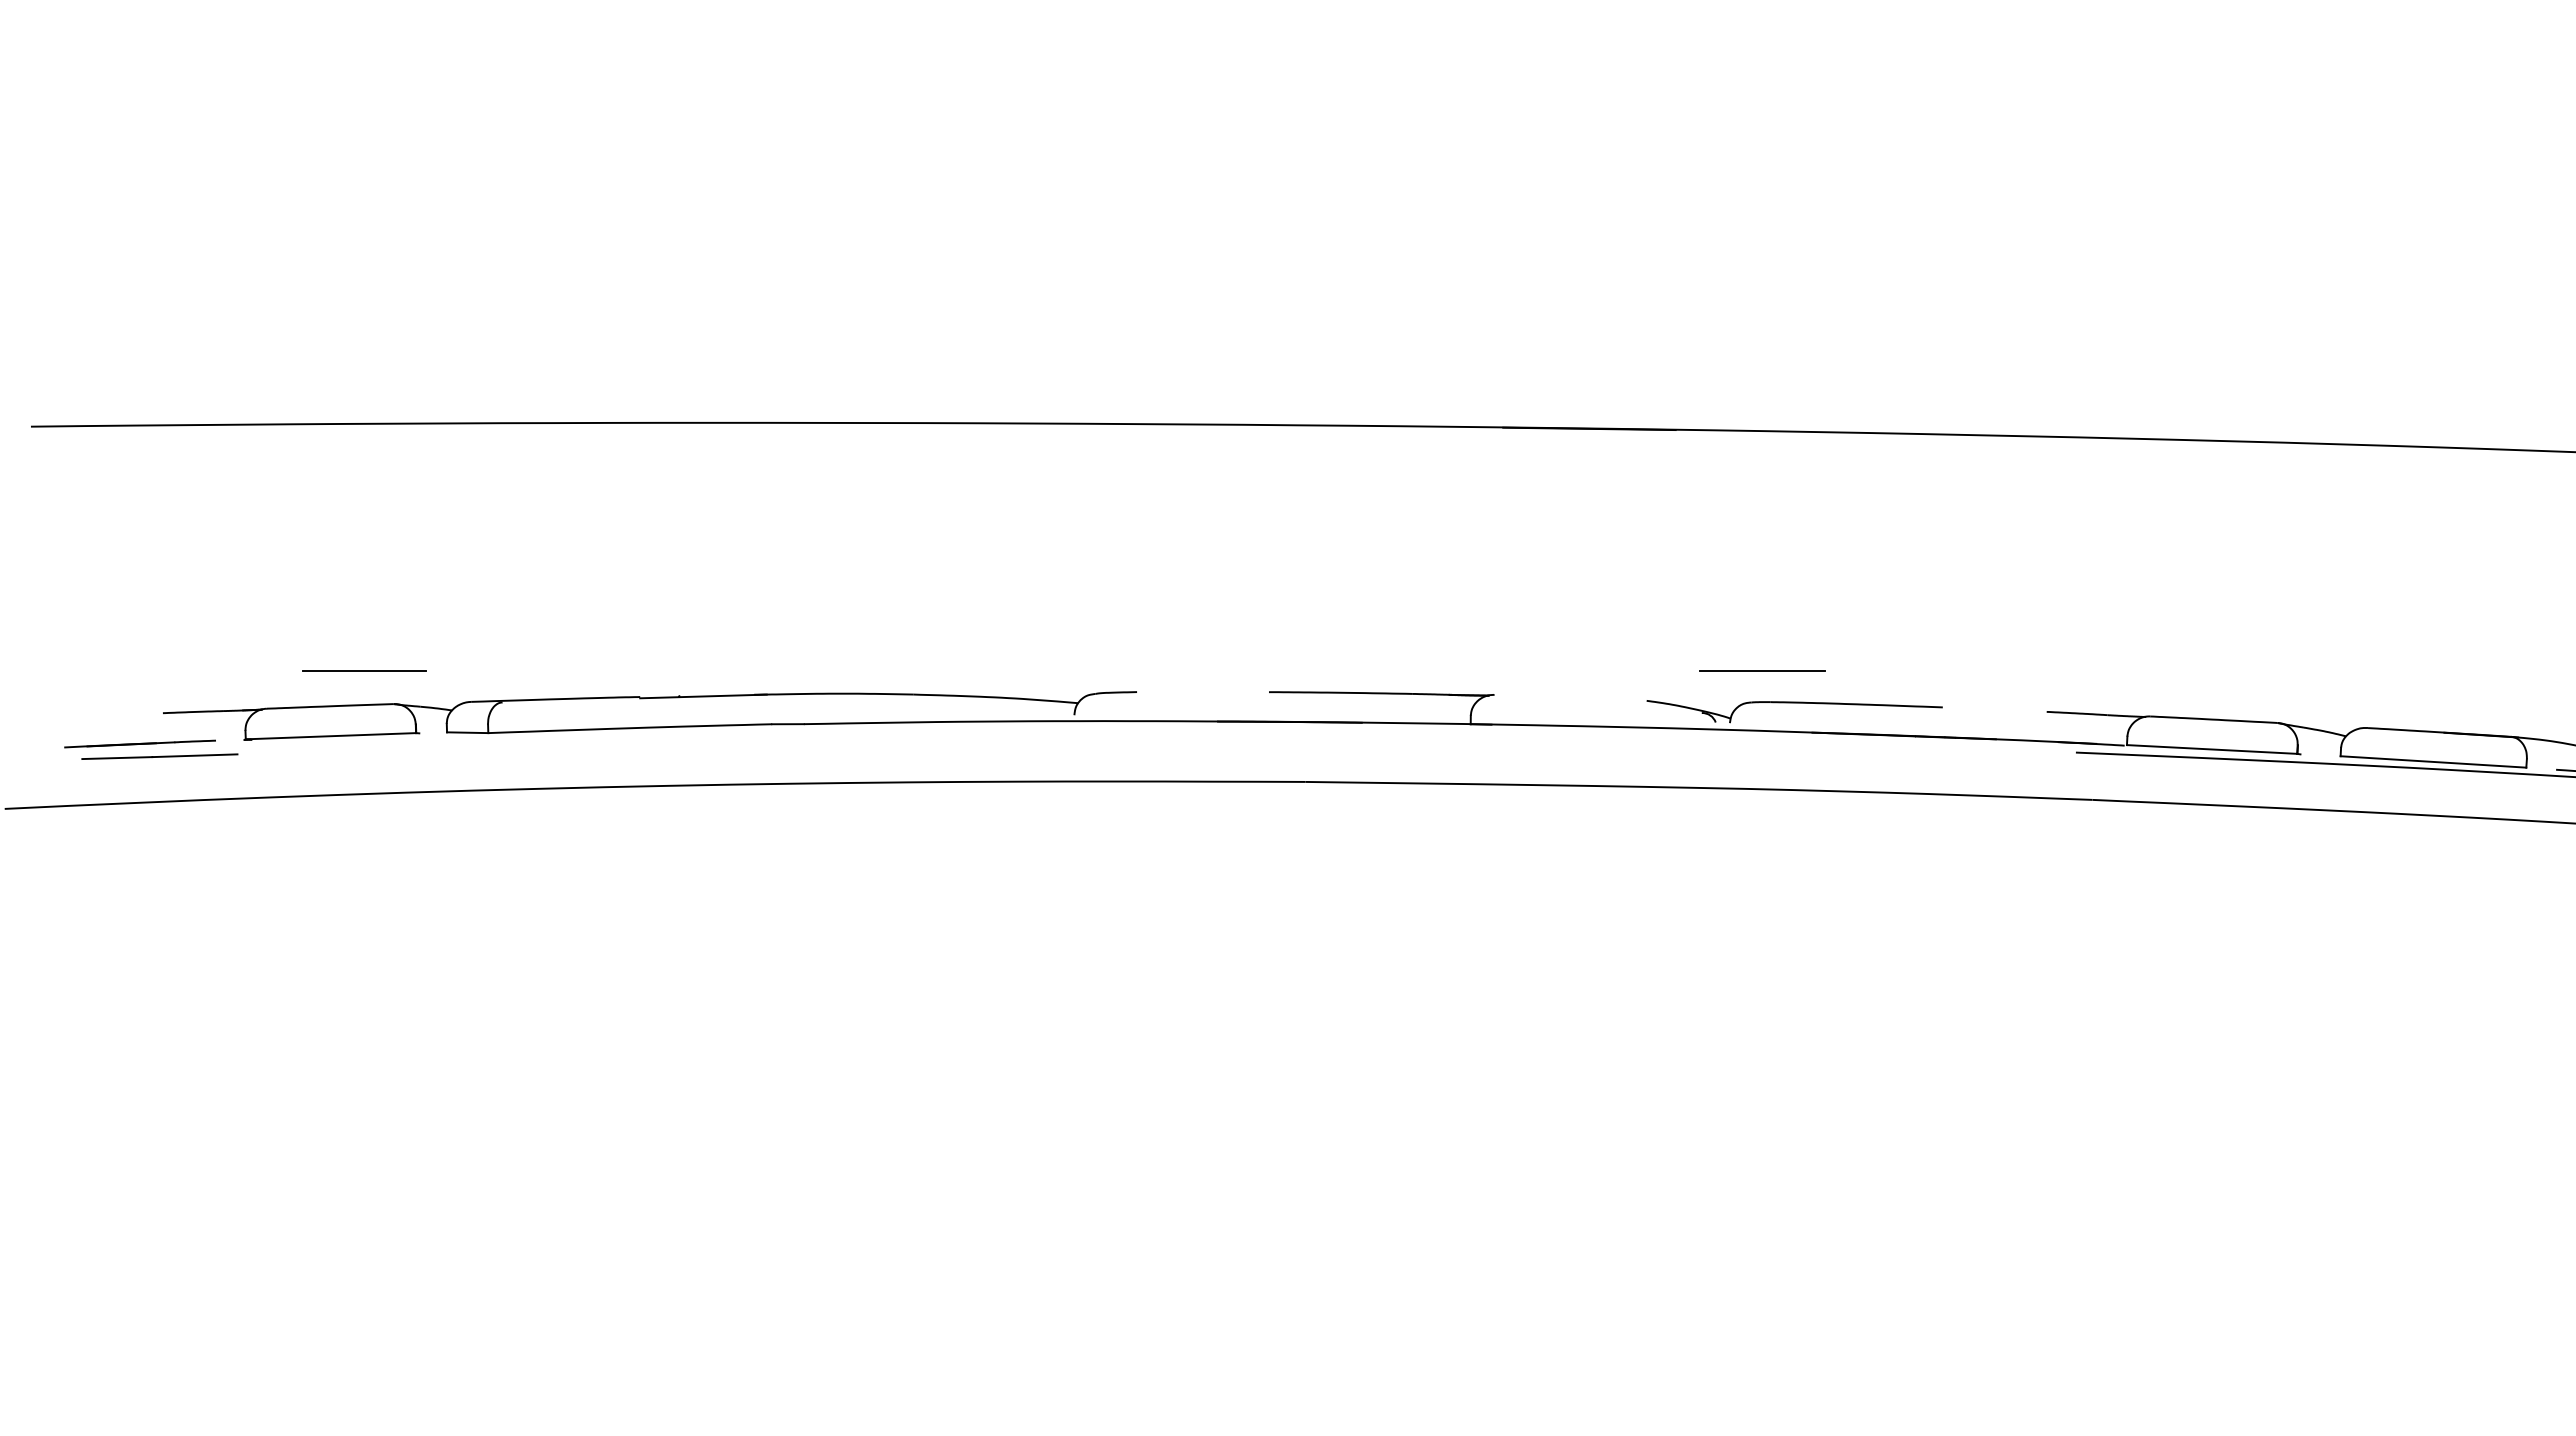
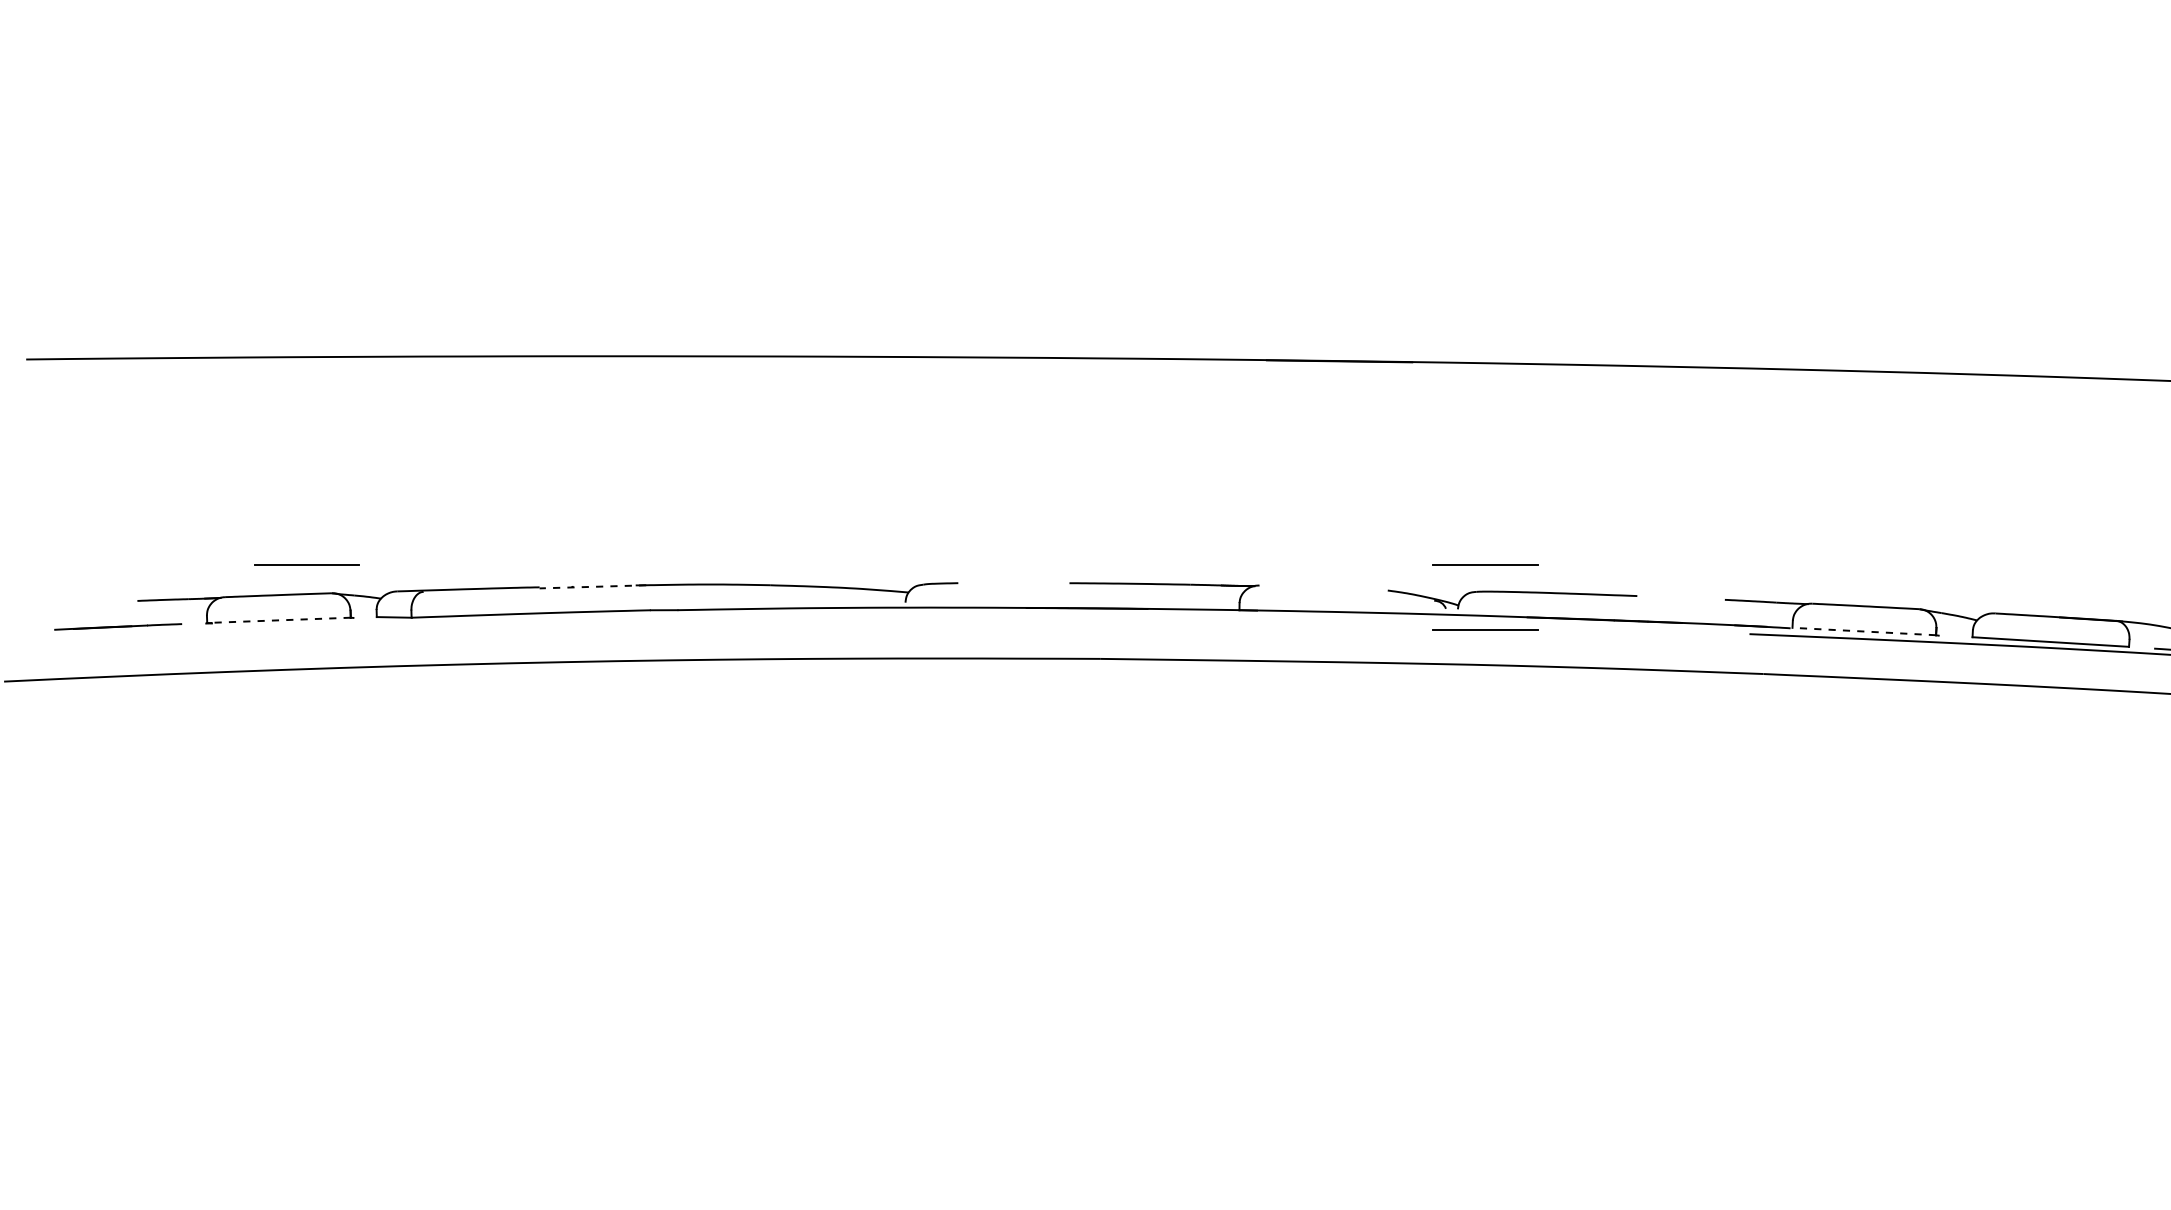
line: (702, 696) -> (592, 586), solid -> dashed
line: (330, 736) -> (278, 620), solid -> dashed
line: (1762, 747) -> (1485, 629), added
line: (2211, 749) -> (1863, 631), solid -> dashed
line: (159, 756) -> (134, 637), removed

